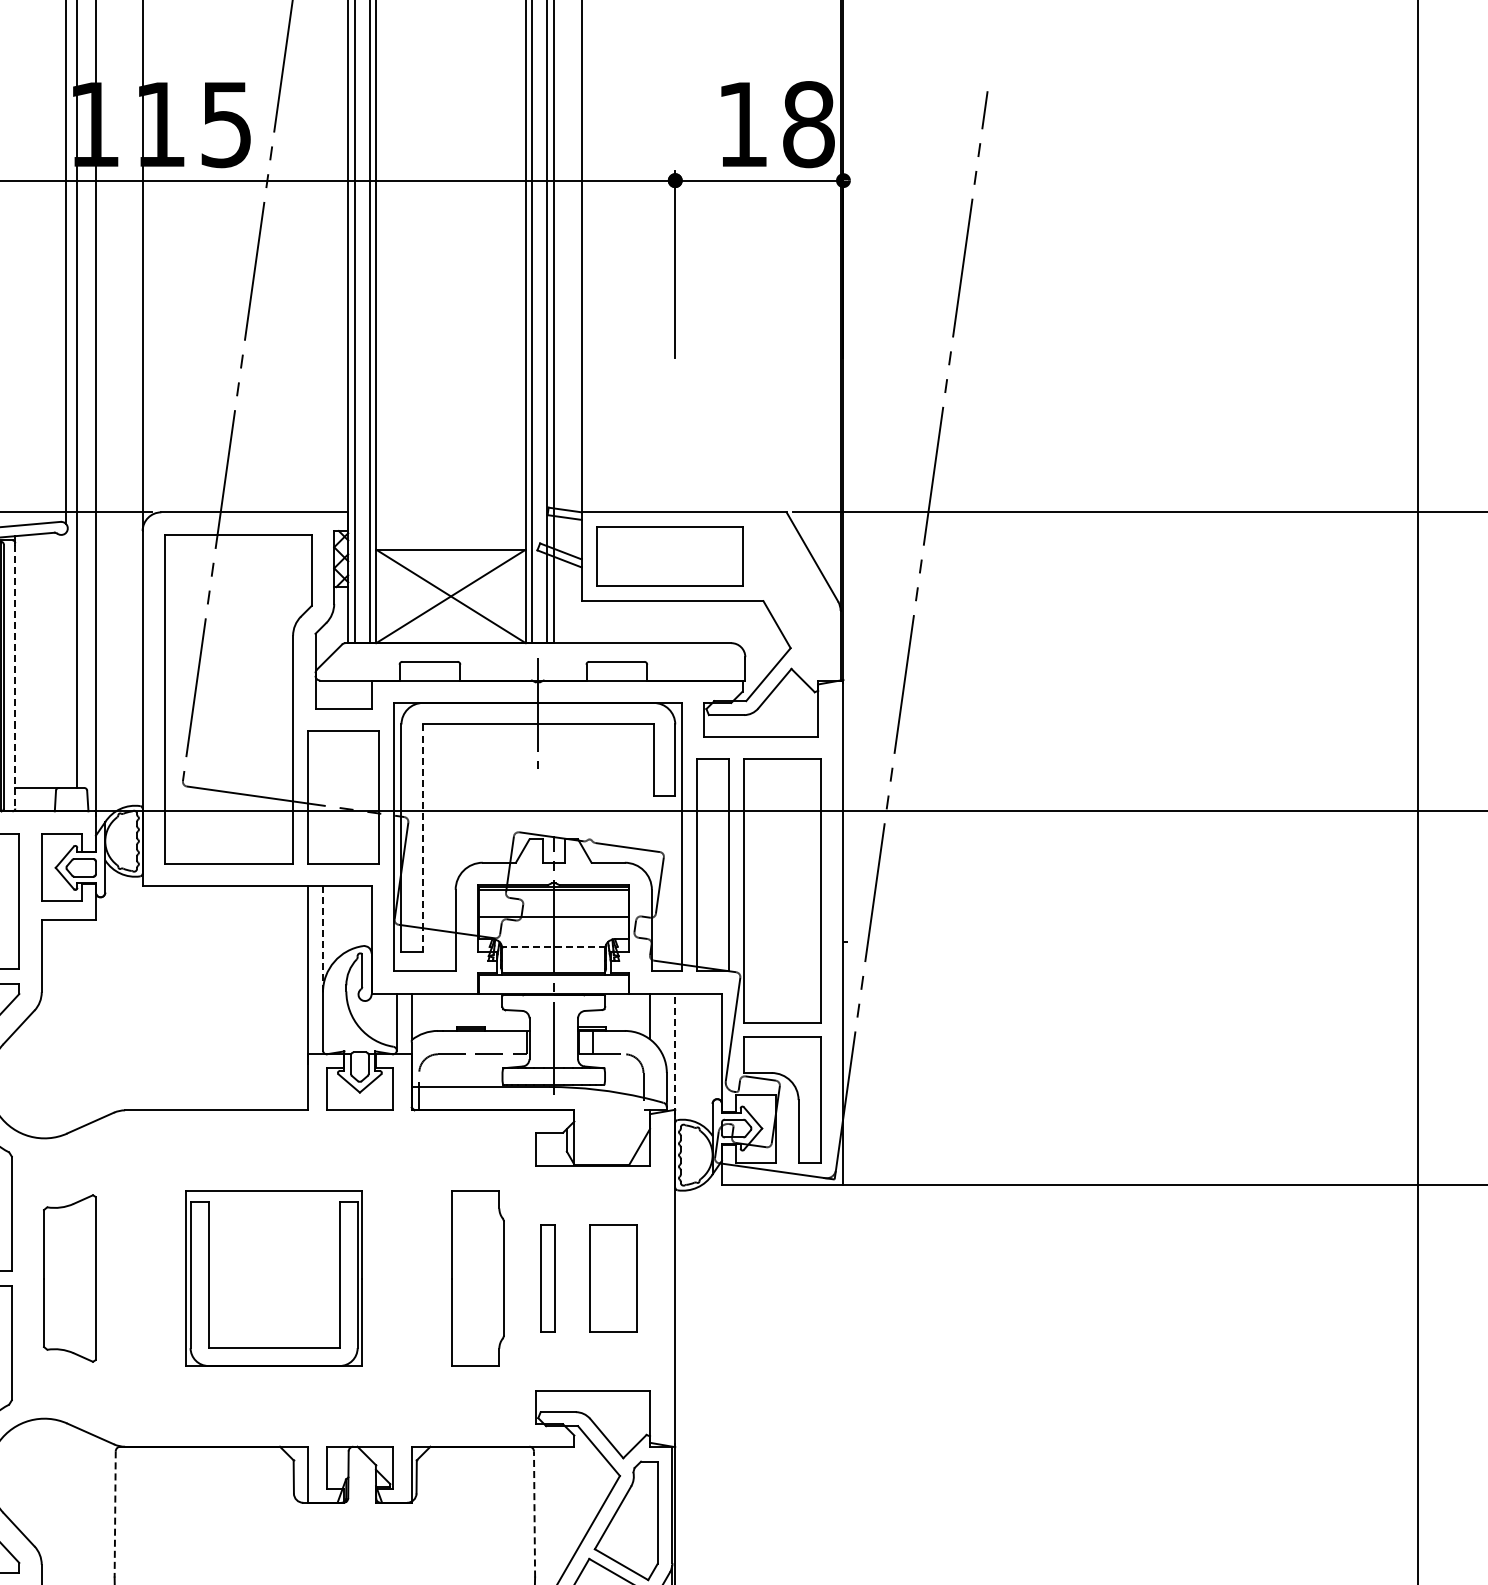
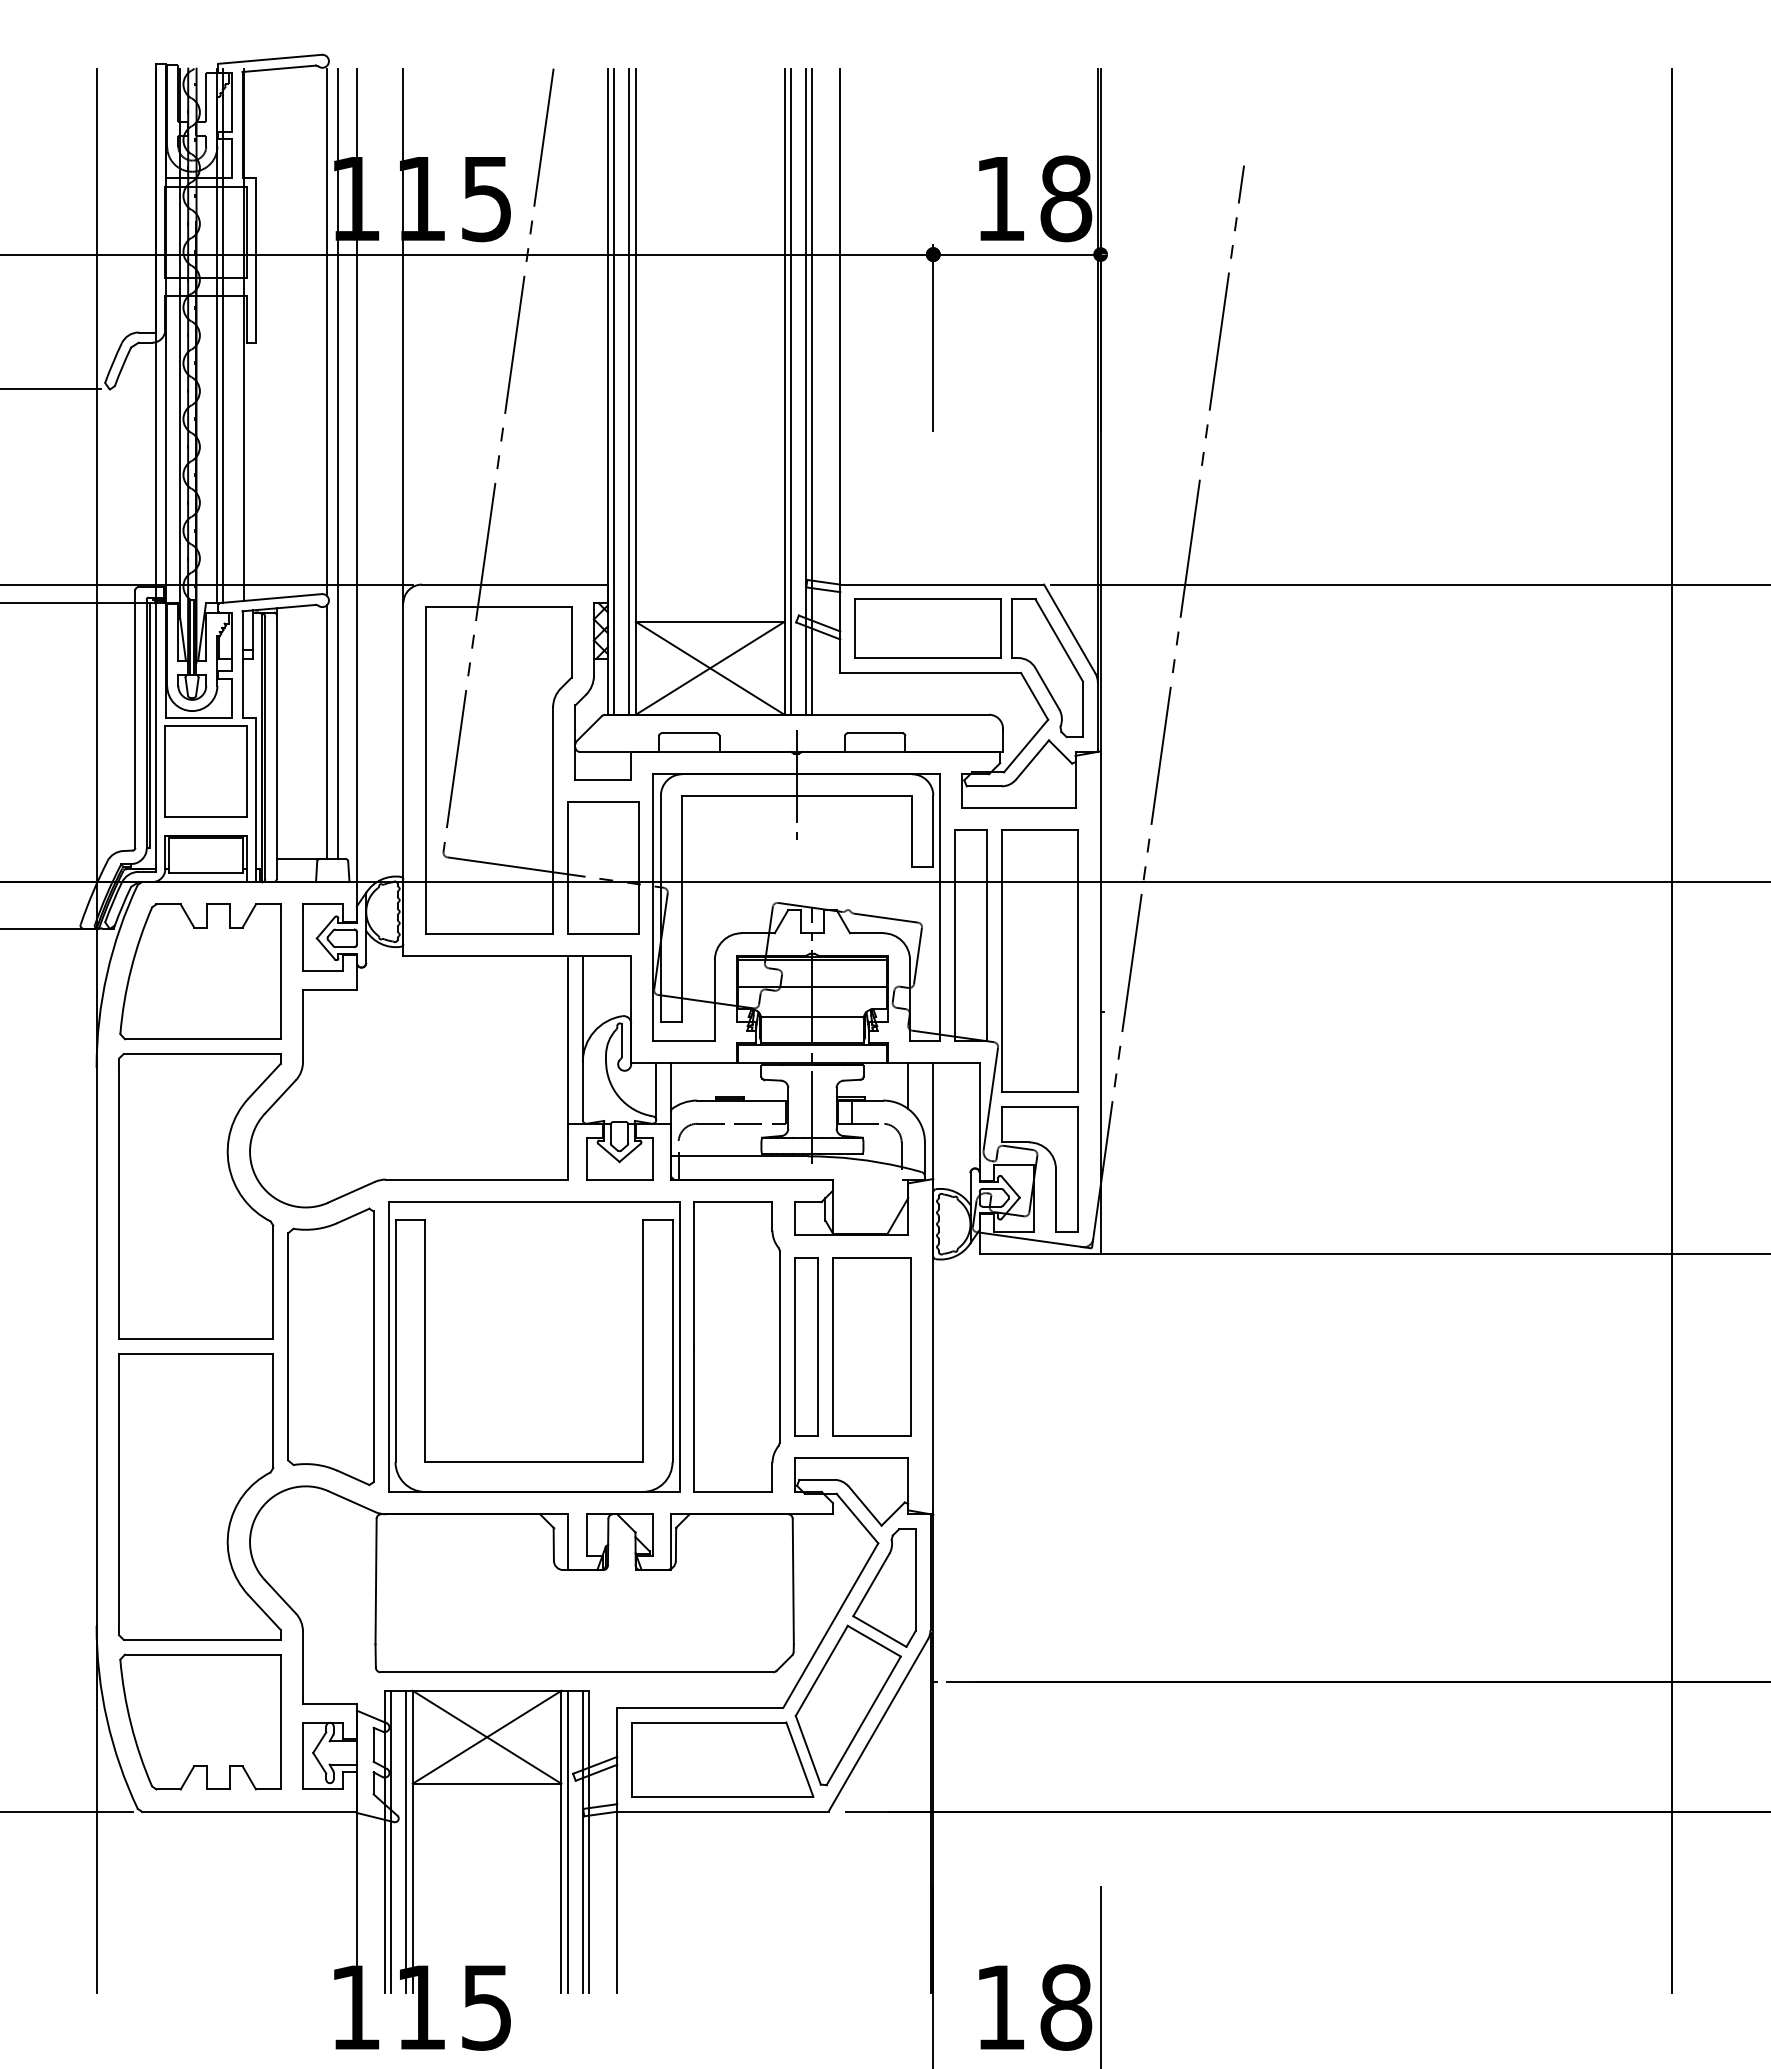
part: (790, 596) -> (1047, 668), added
line: (66, 659) -> (327, 731), added
line: (15, 677) -> (276, 748), dashed -> solid
line: (423, 838) -> (682, 909), dashed -> solid
line: (322, 939) -> (582, 1009), dashed -> solid
line: (552, 946) -> (811, 1016), dashed -> solid
line: (675, 1053) -> (933, 1123), dashed -> solid
part: (69, 1278) -> (330, 1346), size x1.67
part: (274, 1278) -> (534, 1346), size x1.67
part: (477, 1278) -> (736, 1346), size x1.67
part: (547, 1278) -> (806, 1346), size x1.67
part: (613, 1278) -> (871, 1346), size x1.67
line: (115, 1514) -> (376, 1581), dashed -> solid
line: (534, 1514) -> (793, 1581), dashed -> solid

